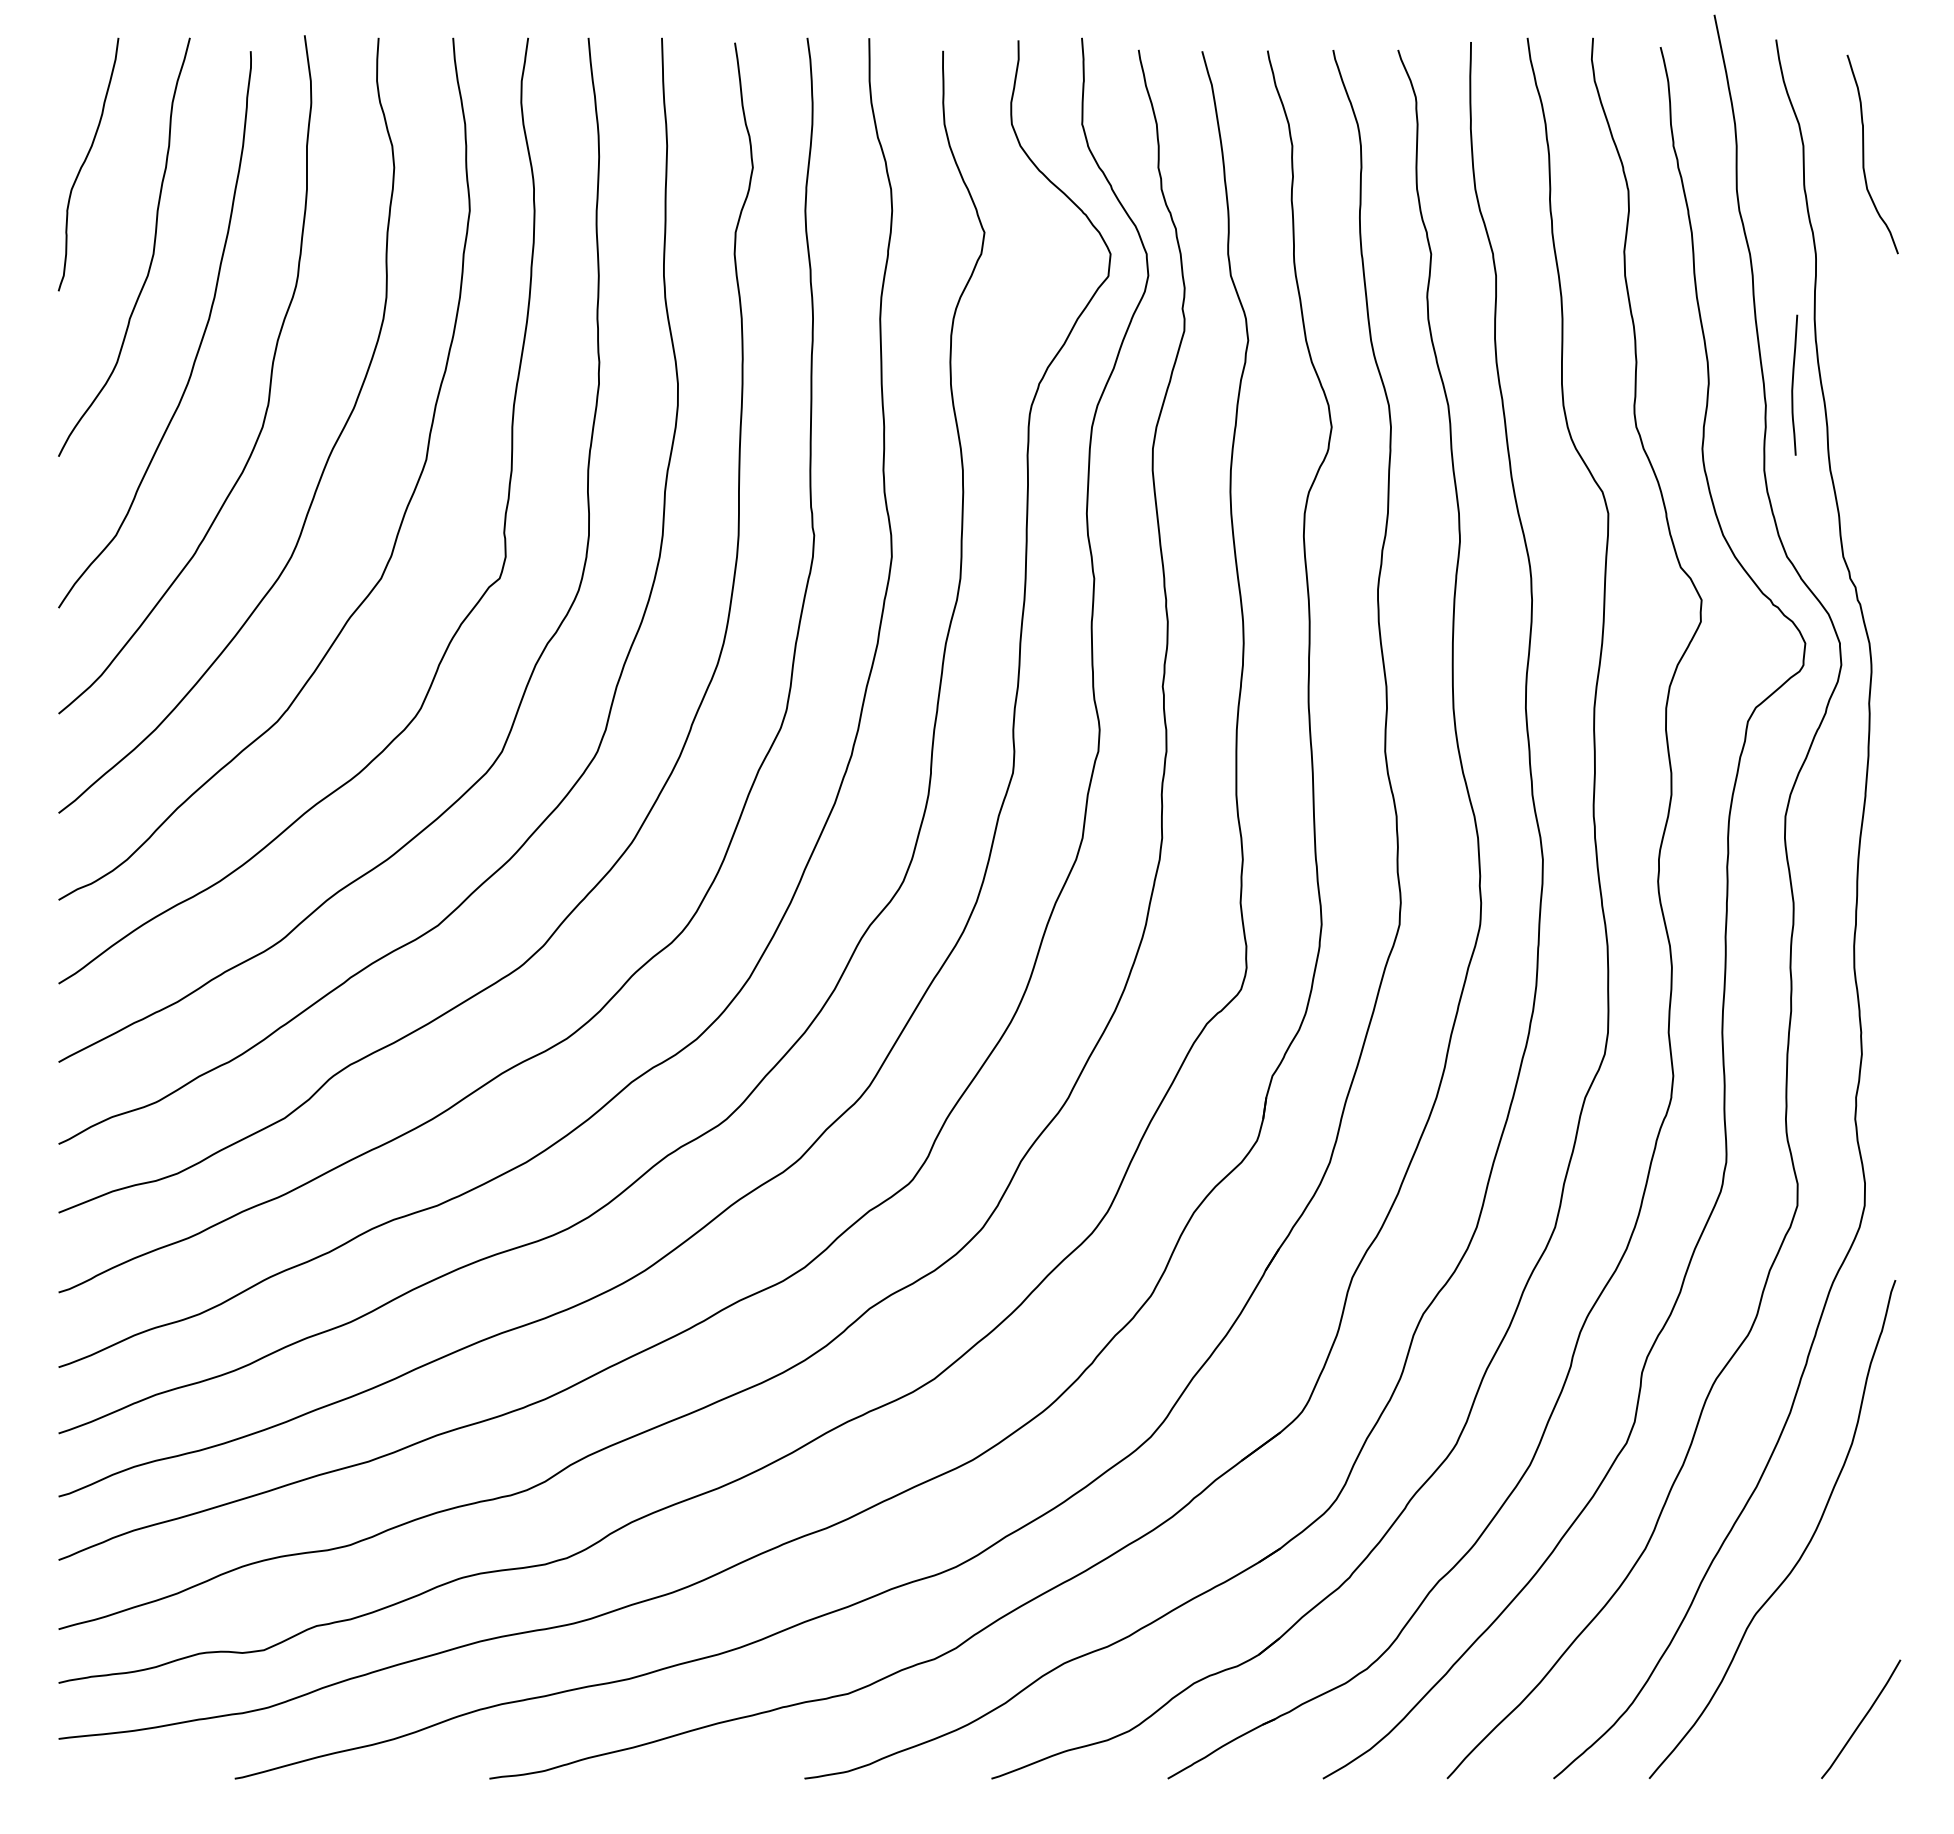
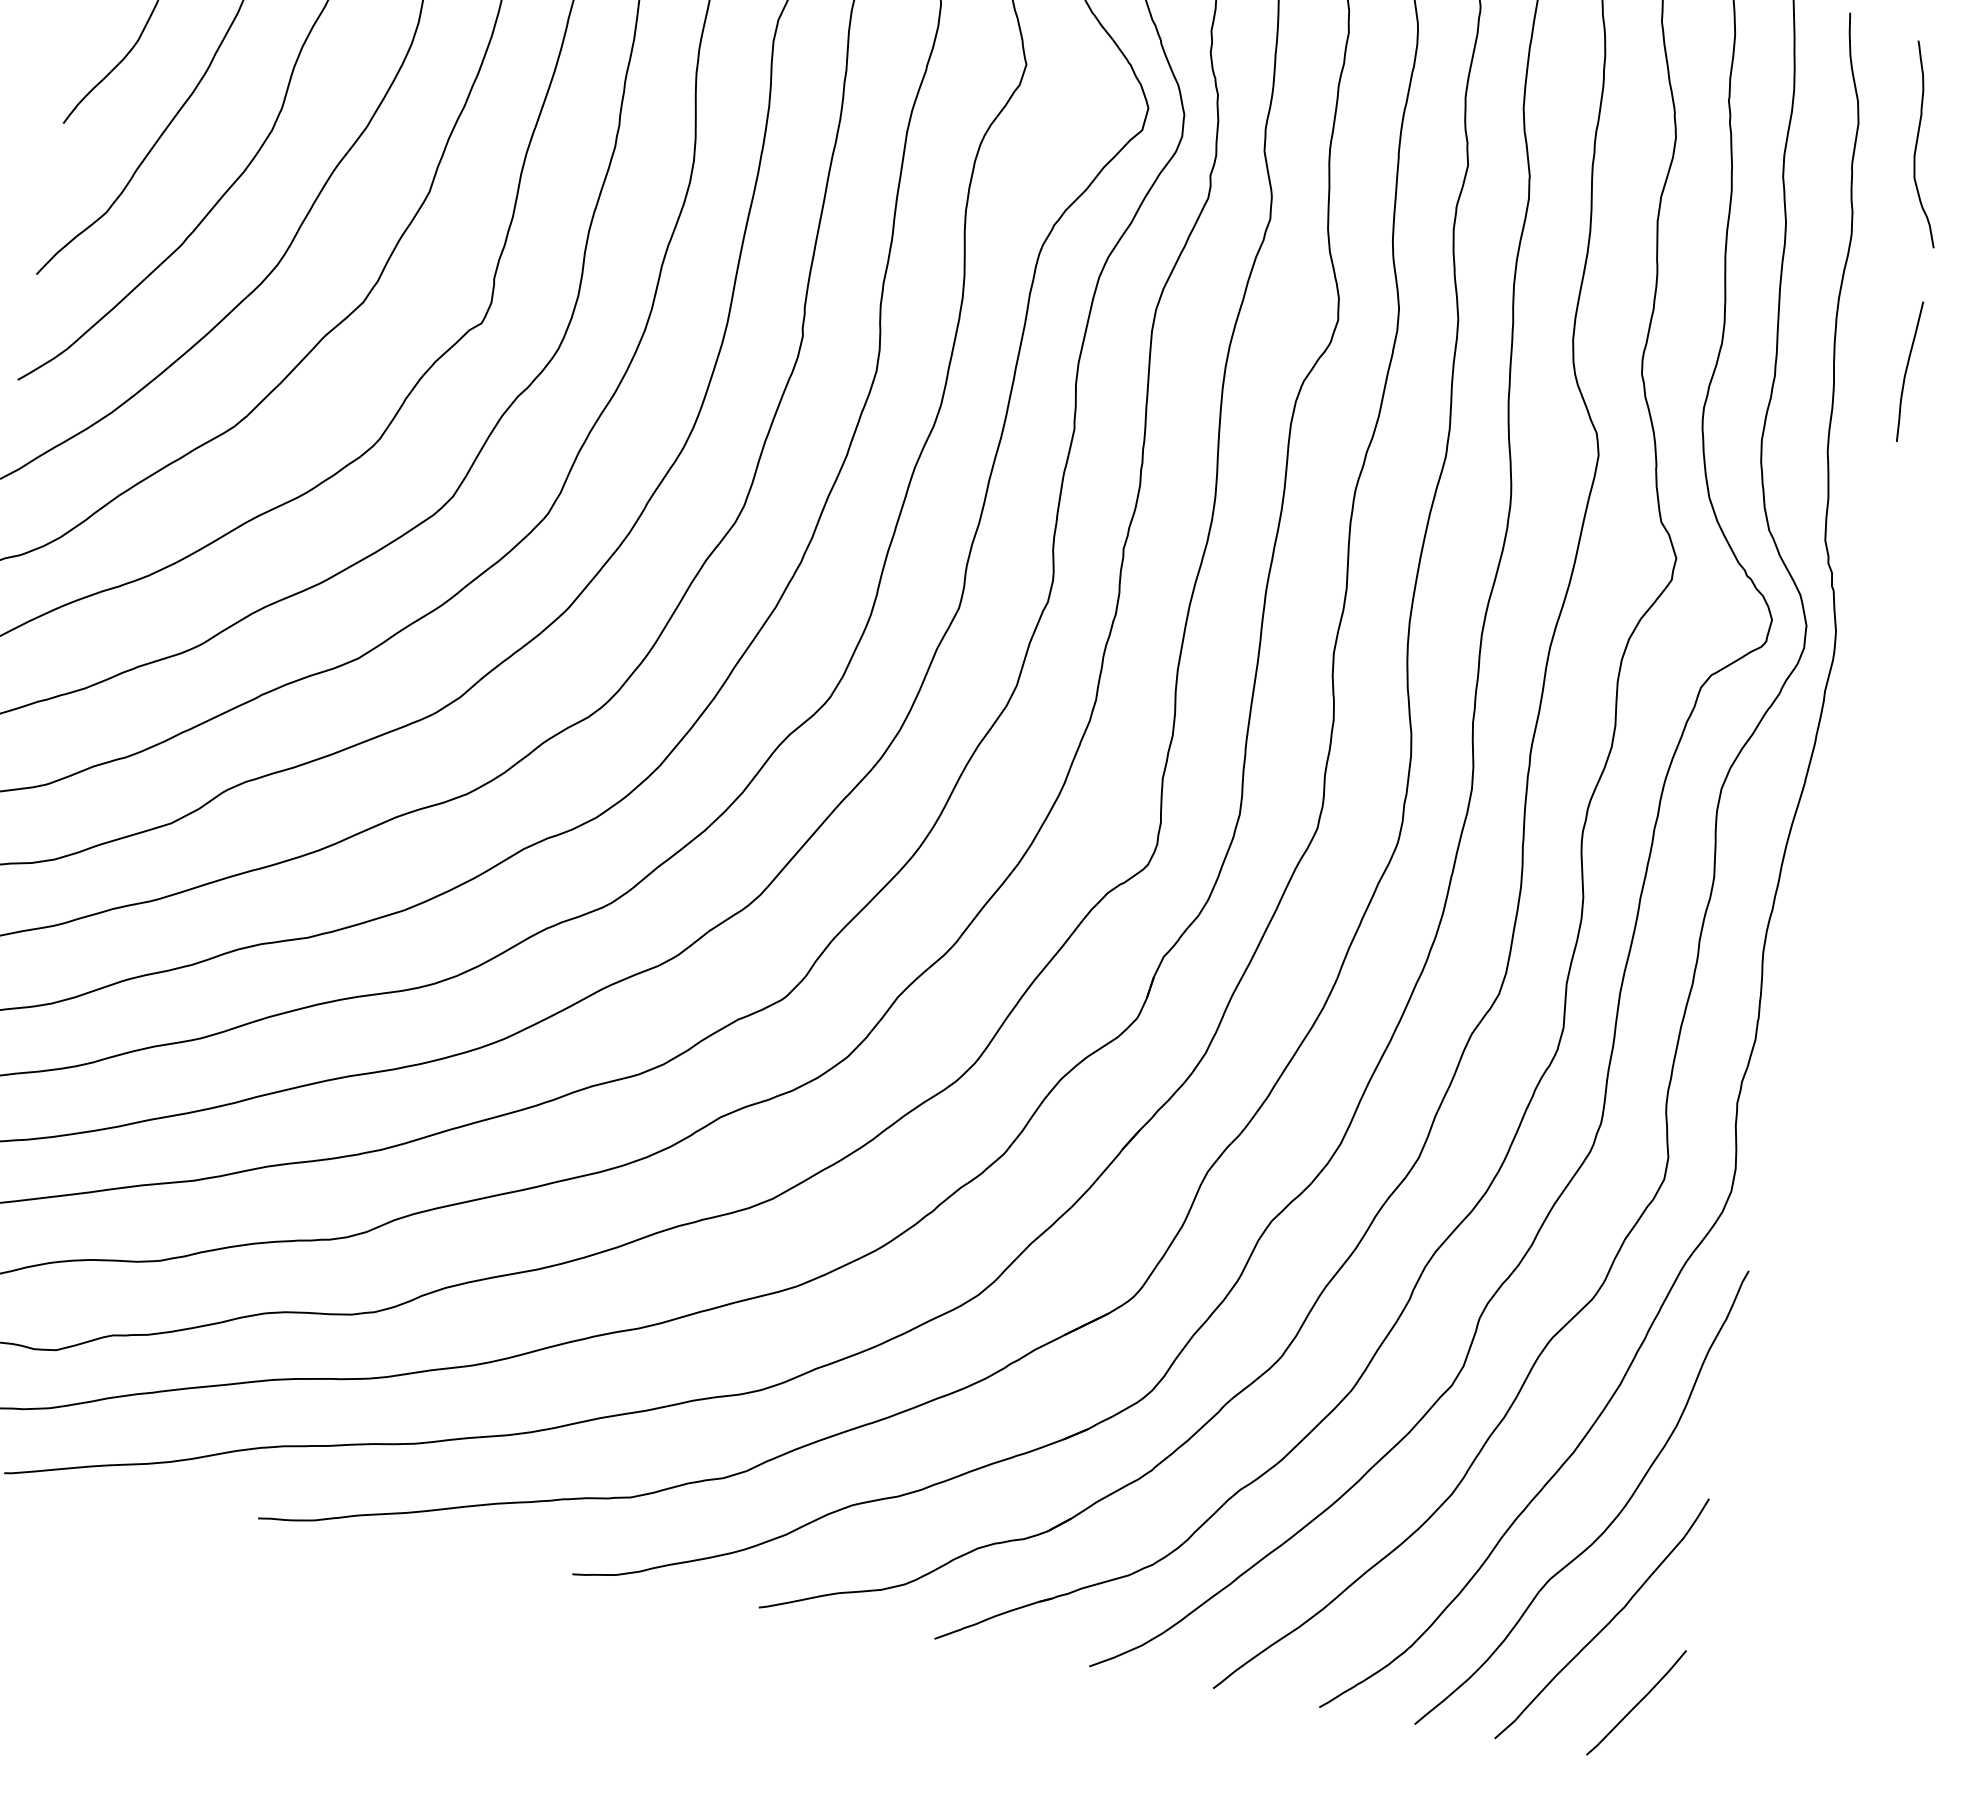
curve: (1793, 384) -> (1907, 370), moved
curve: (1818, 1647) -> (1606, 1623), added

